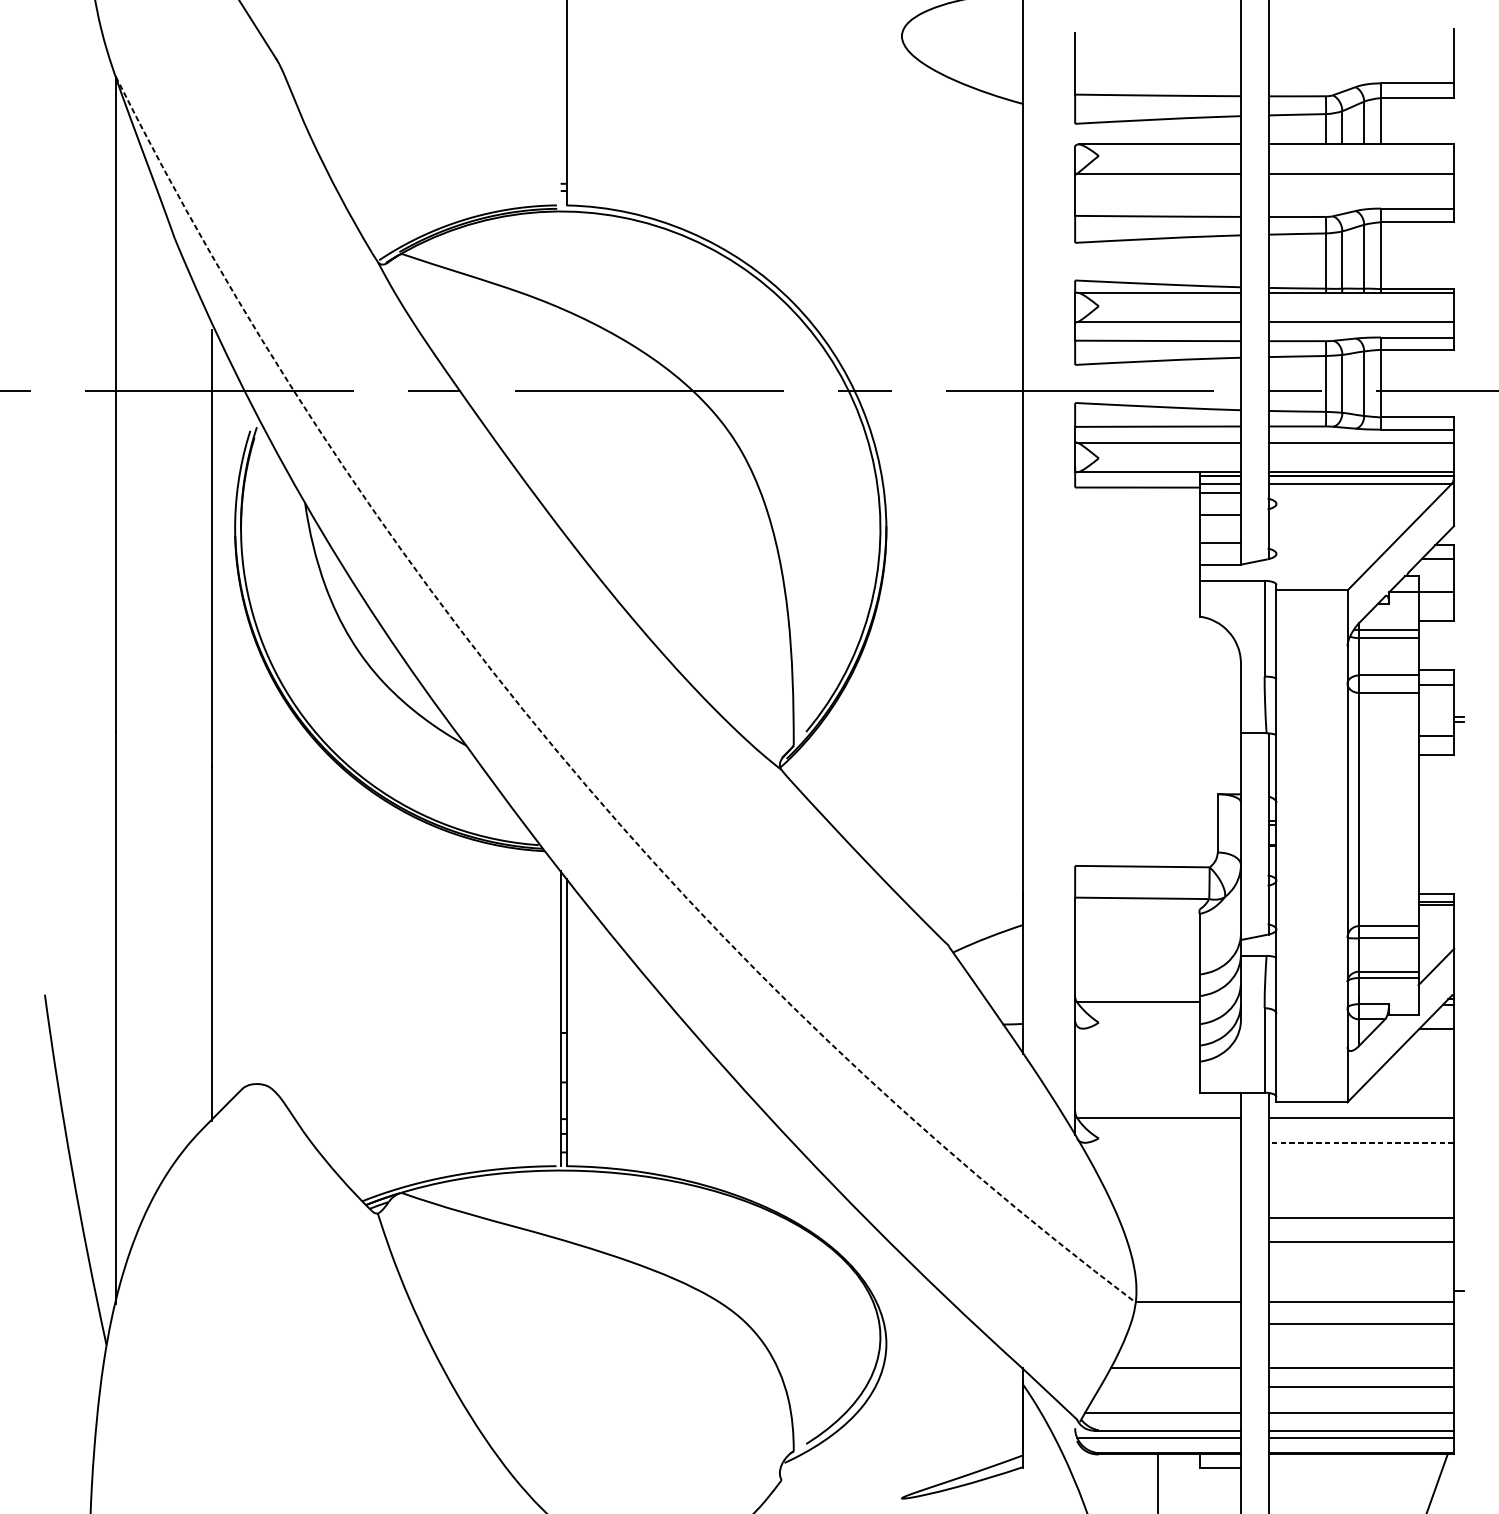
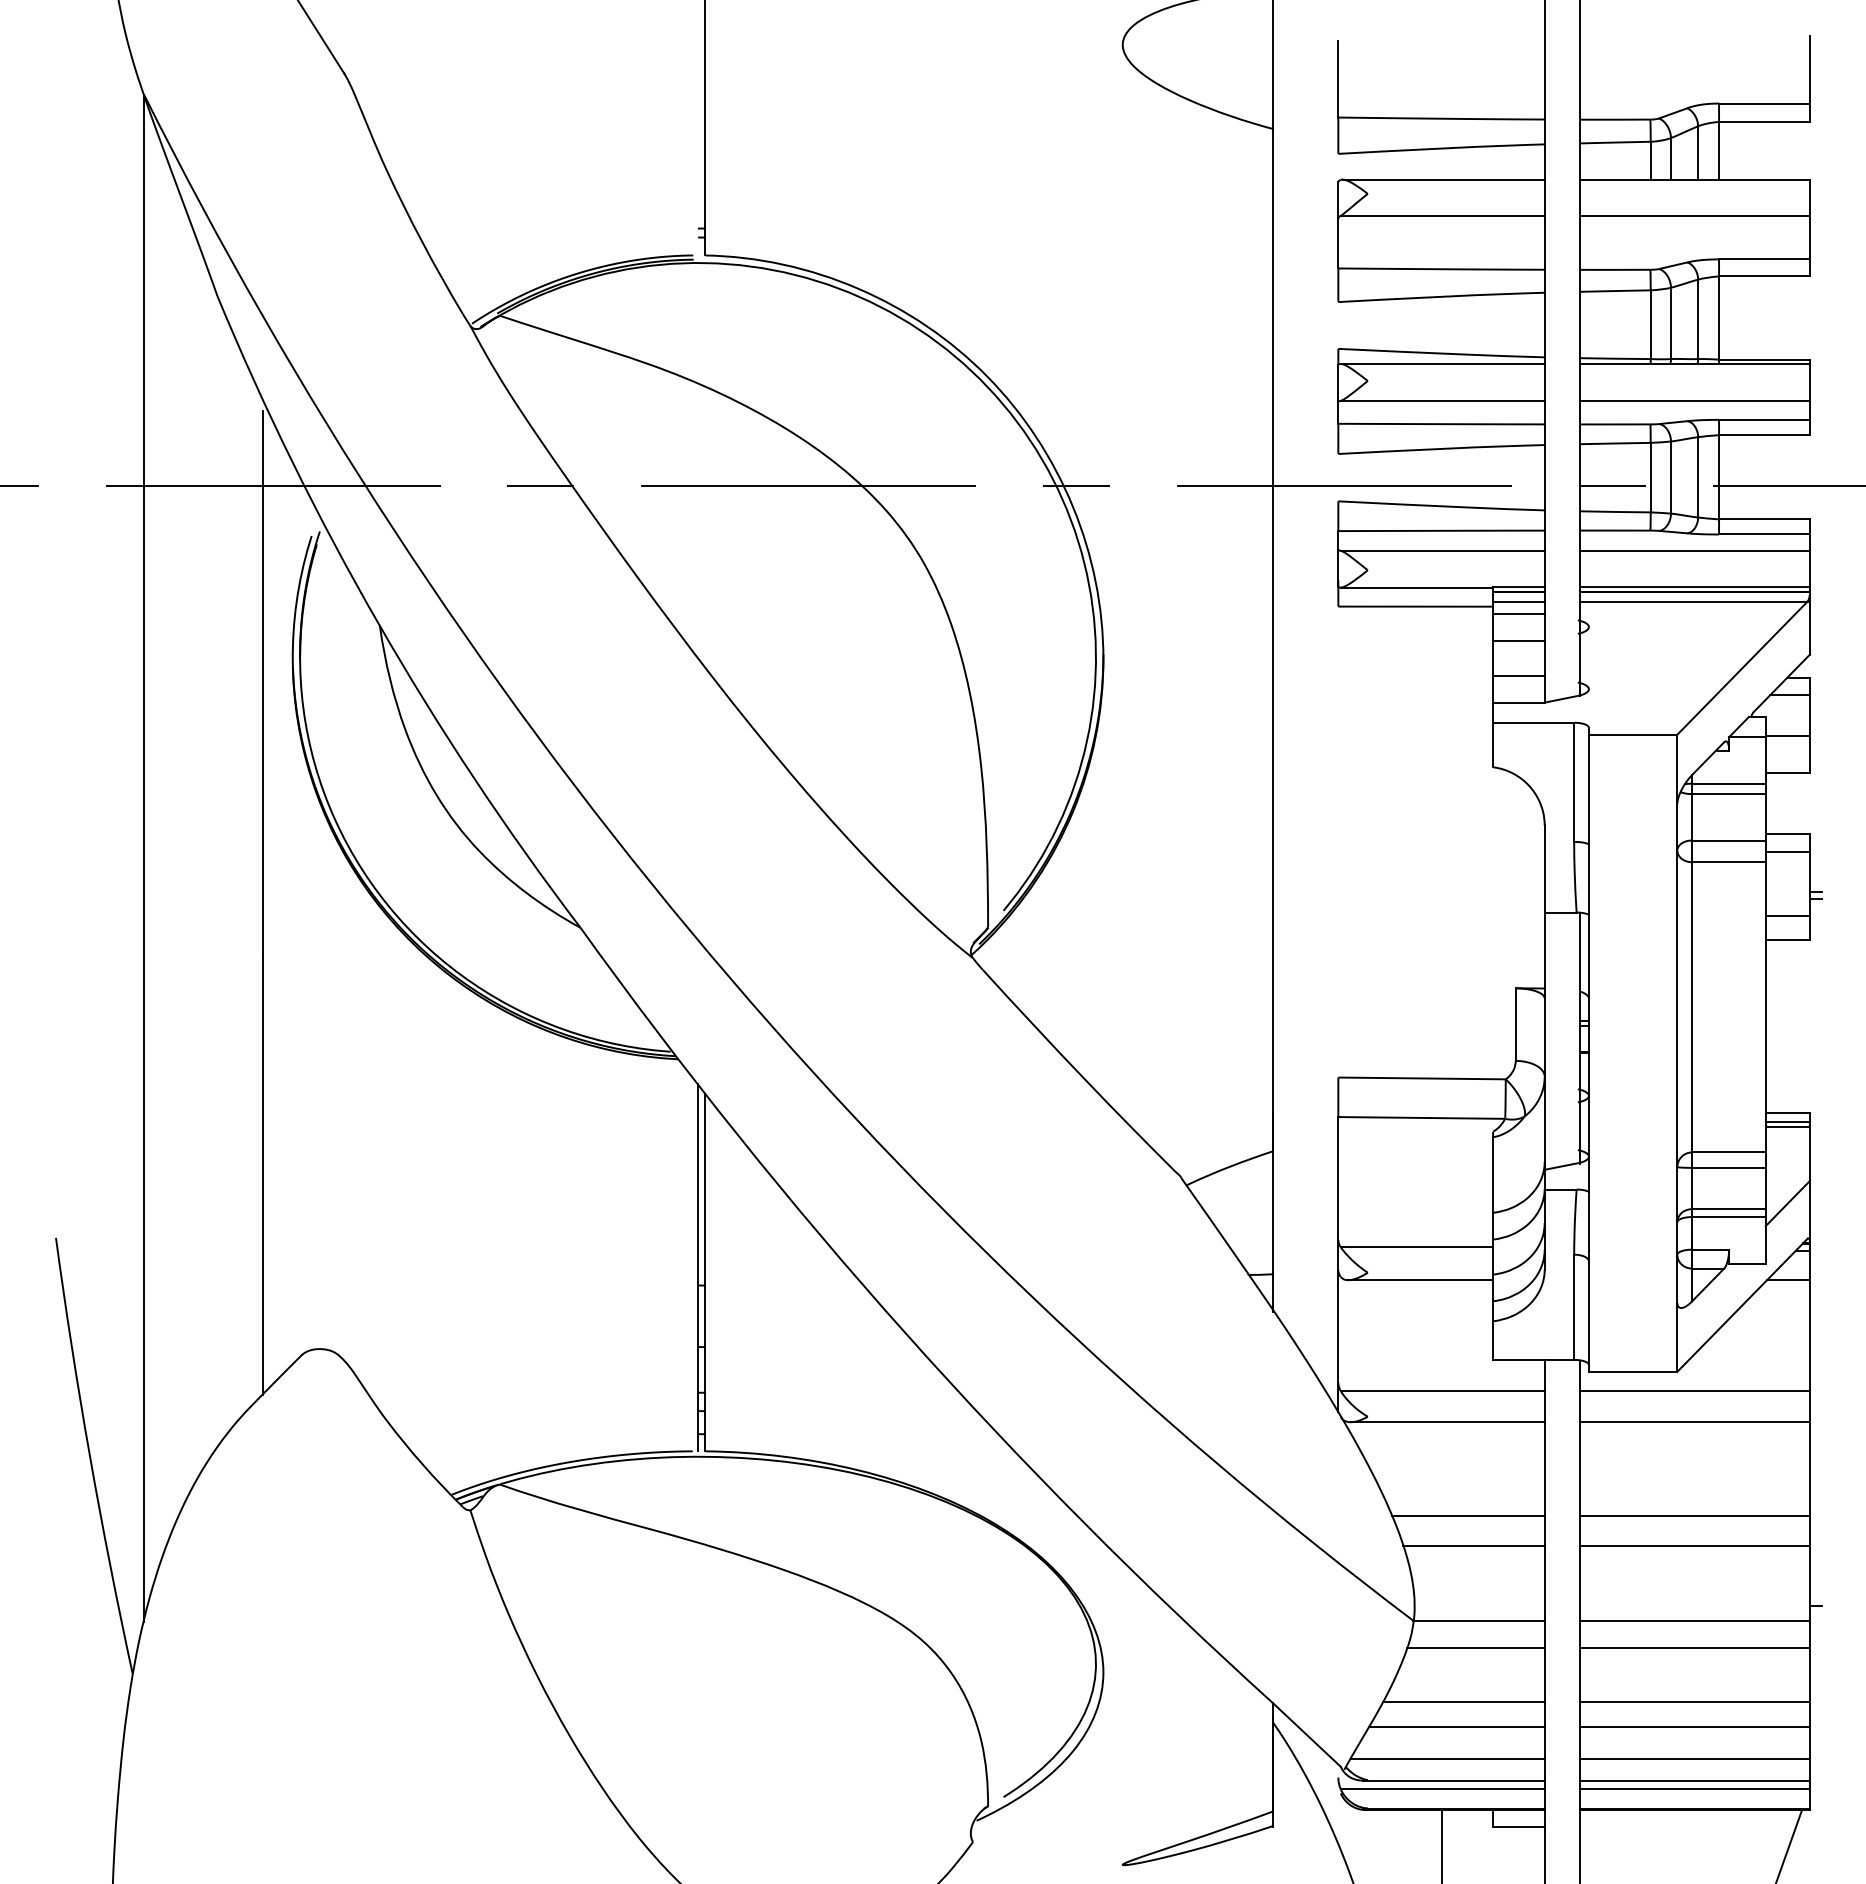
arc: (554, 748) -> (690, 931), dashed -> solid
line: (1141, 1028) -> (1420, 1280), added
line: (1162, 1143) -> (1447, 1422), added
line: (1362, 1143) -> (1695, 1422), dashed -> solid
line: (1179, 1218) -> (1468, 1516), added
line: (1183, 1241) -> (1473, 1545), added
line: (1185, 1323) -> (1475, 1647), added
line: (1170, 1387) -> (1456, 1726), added

